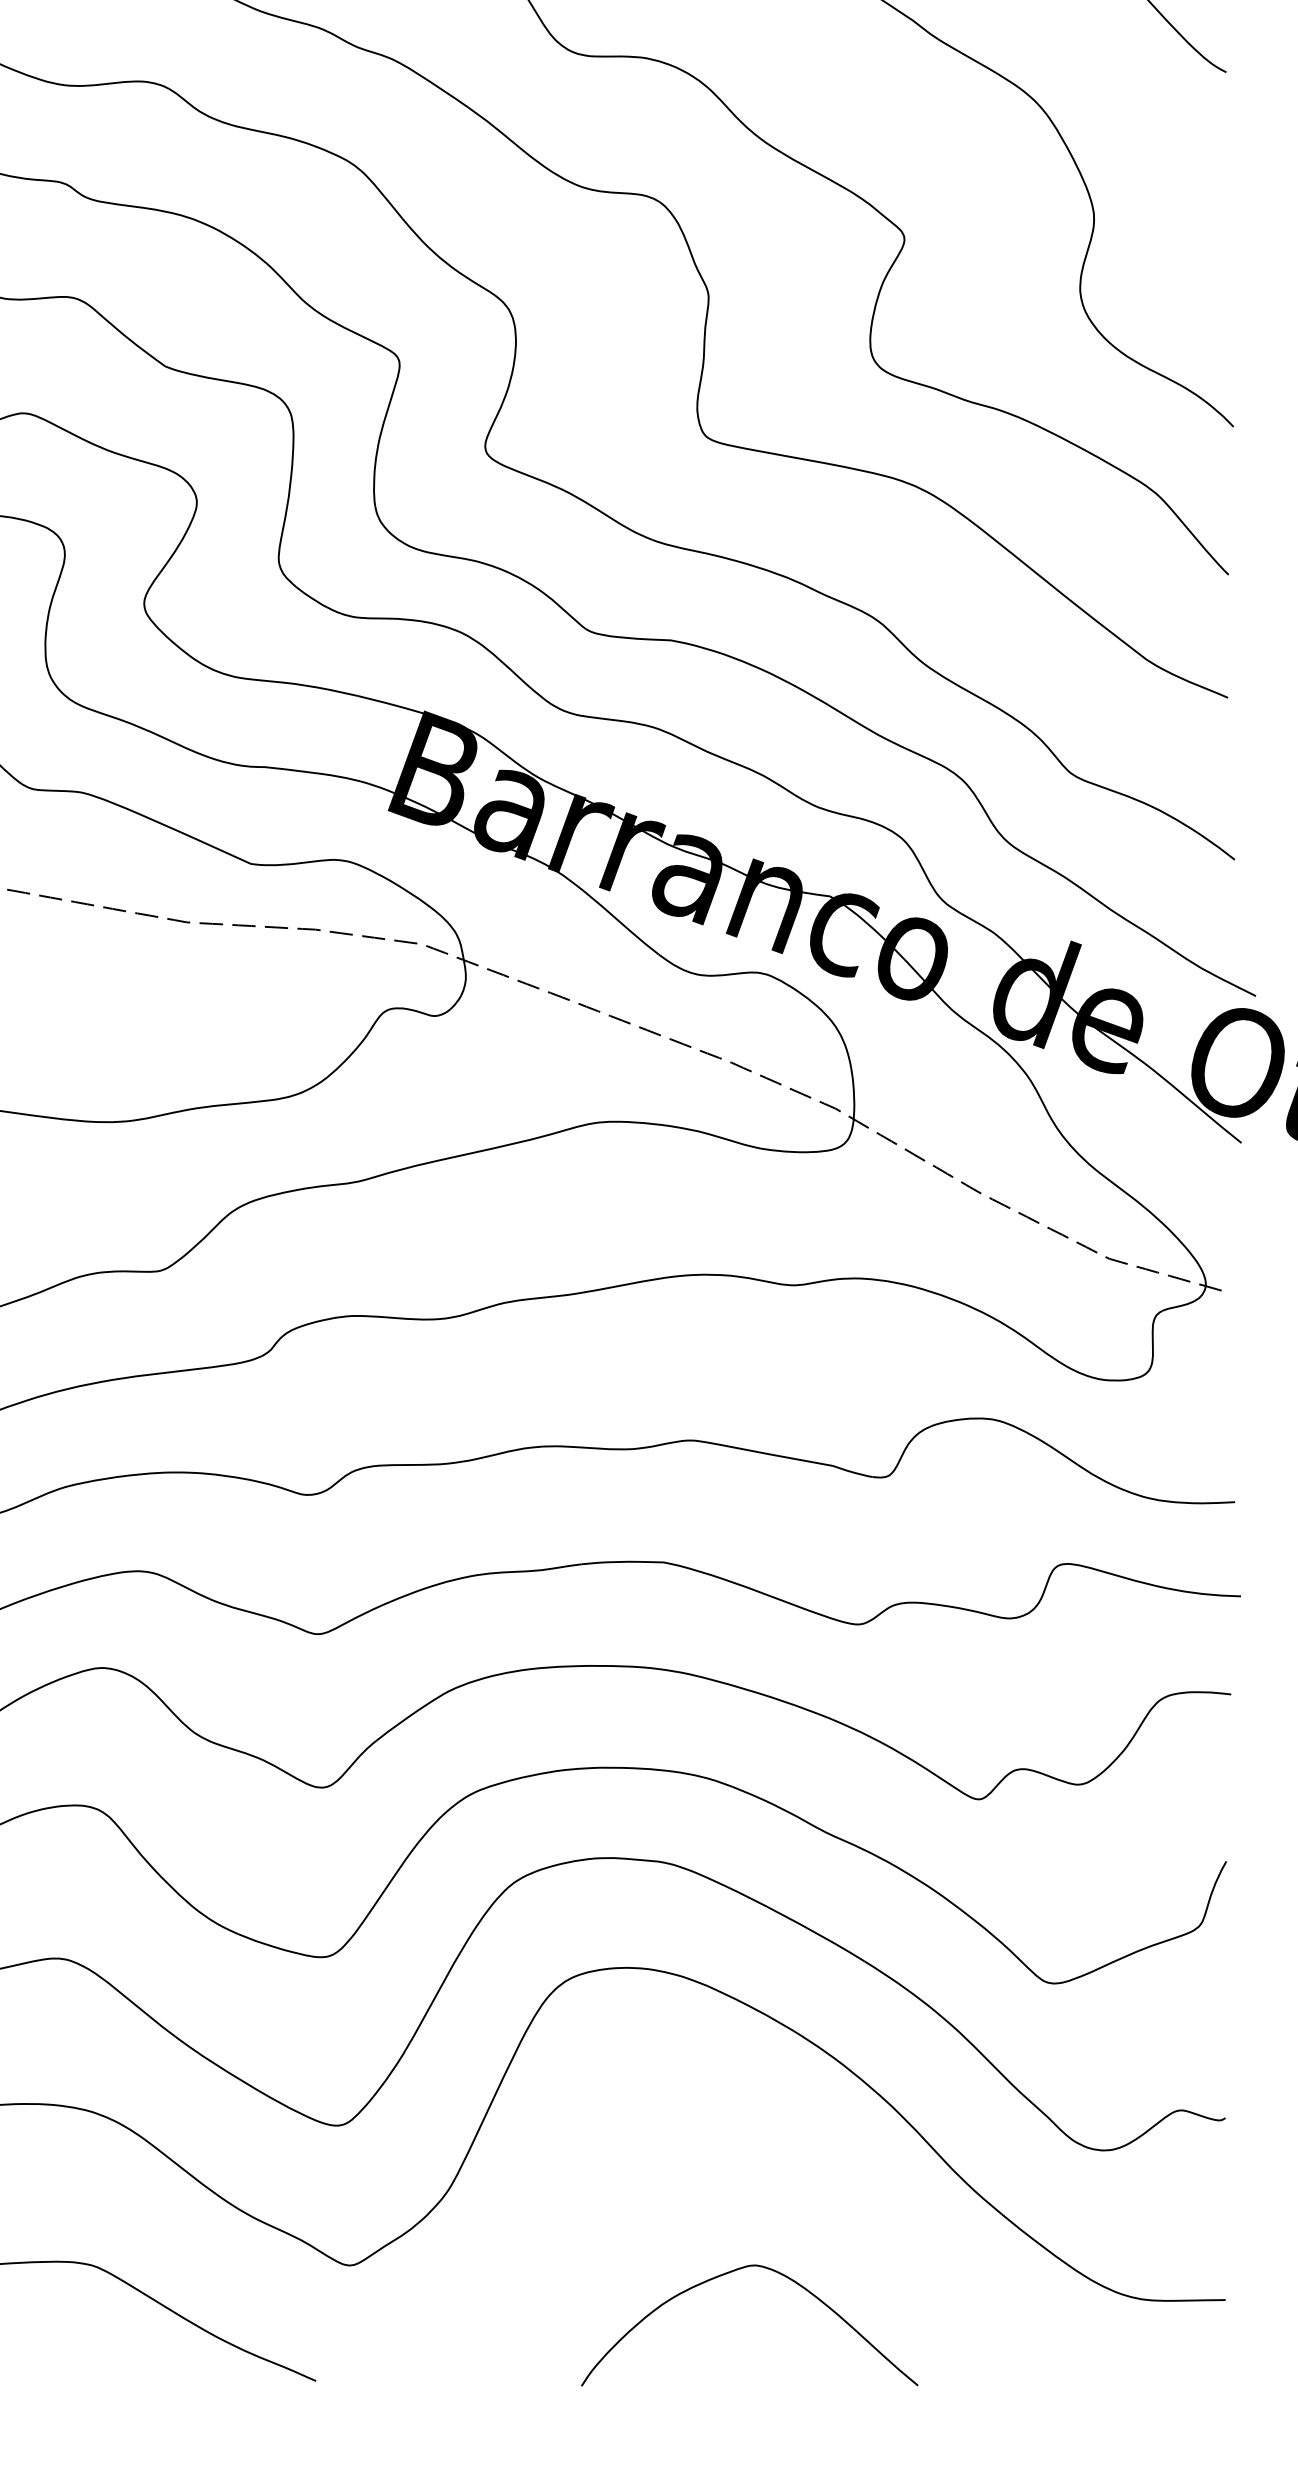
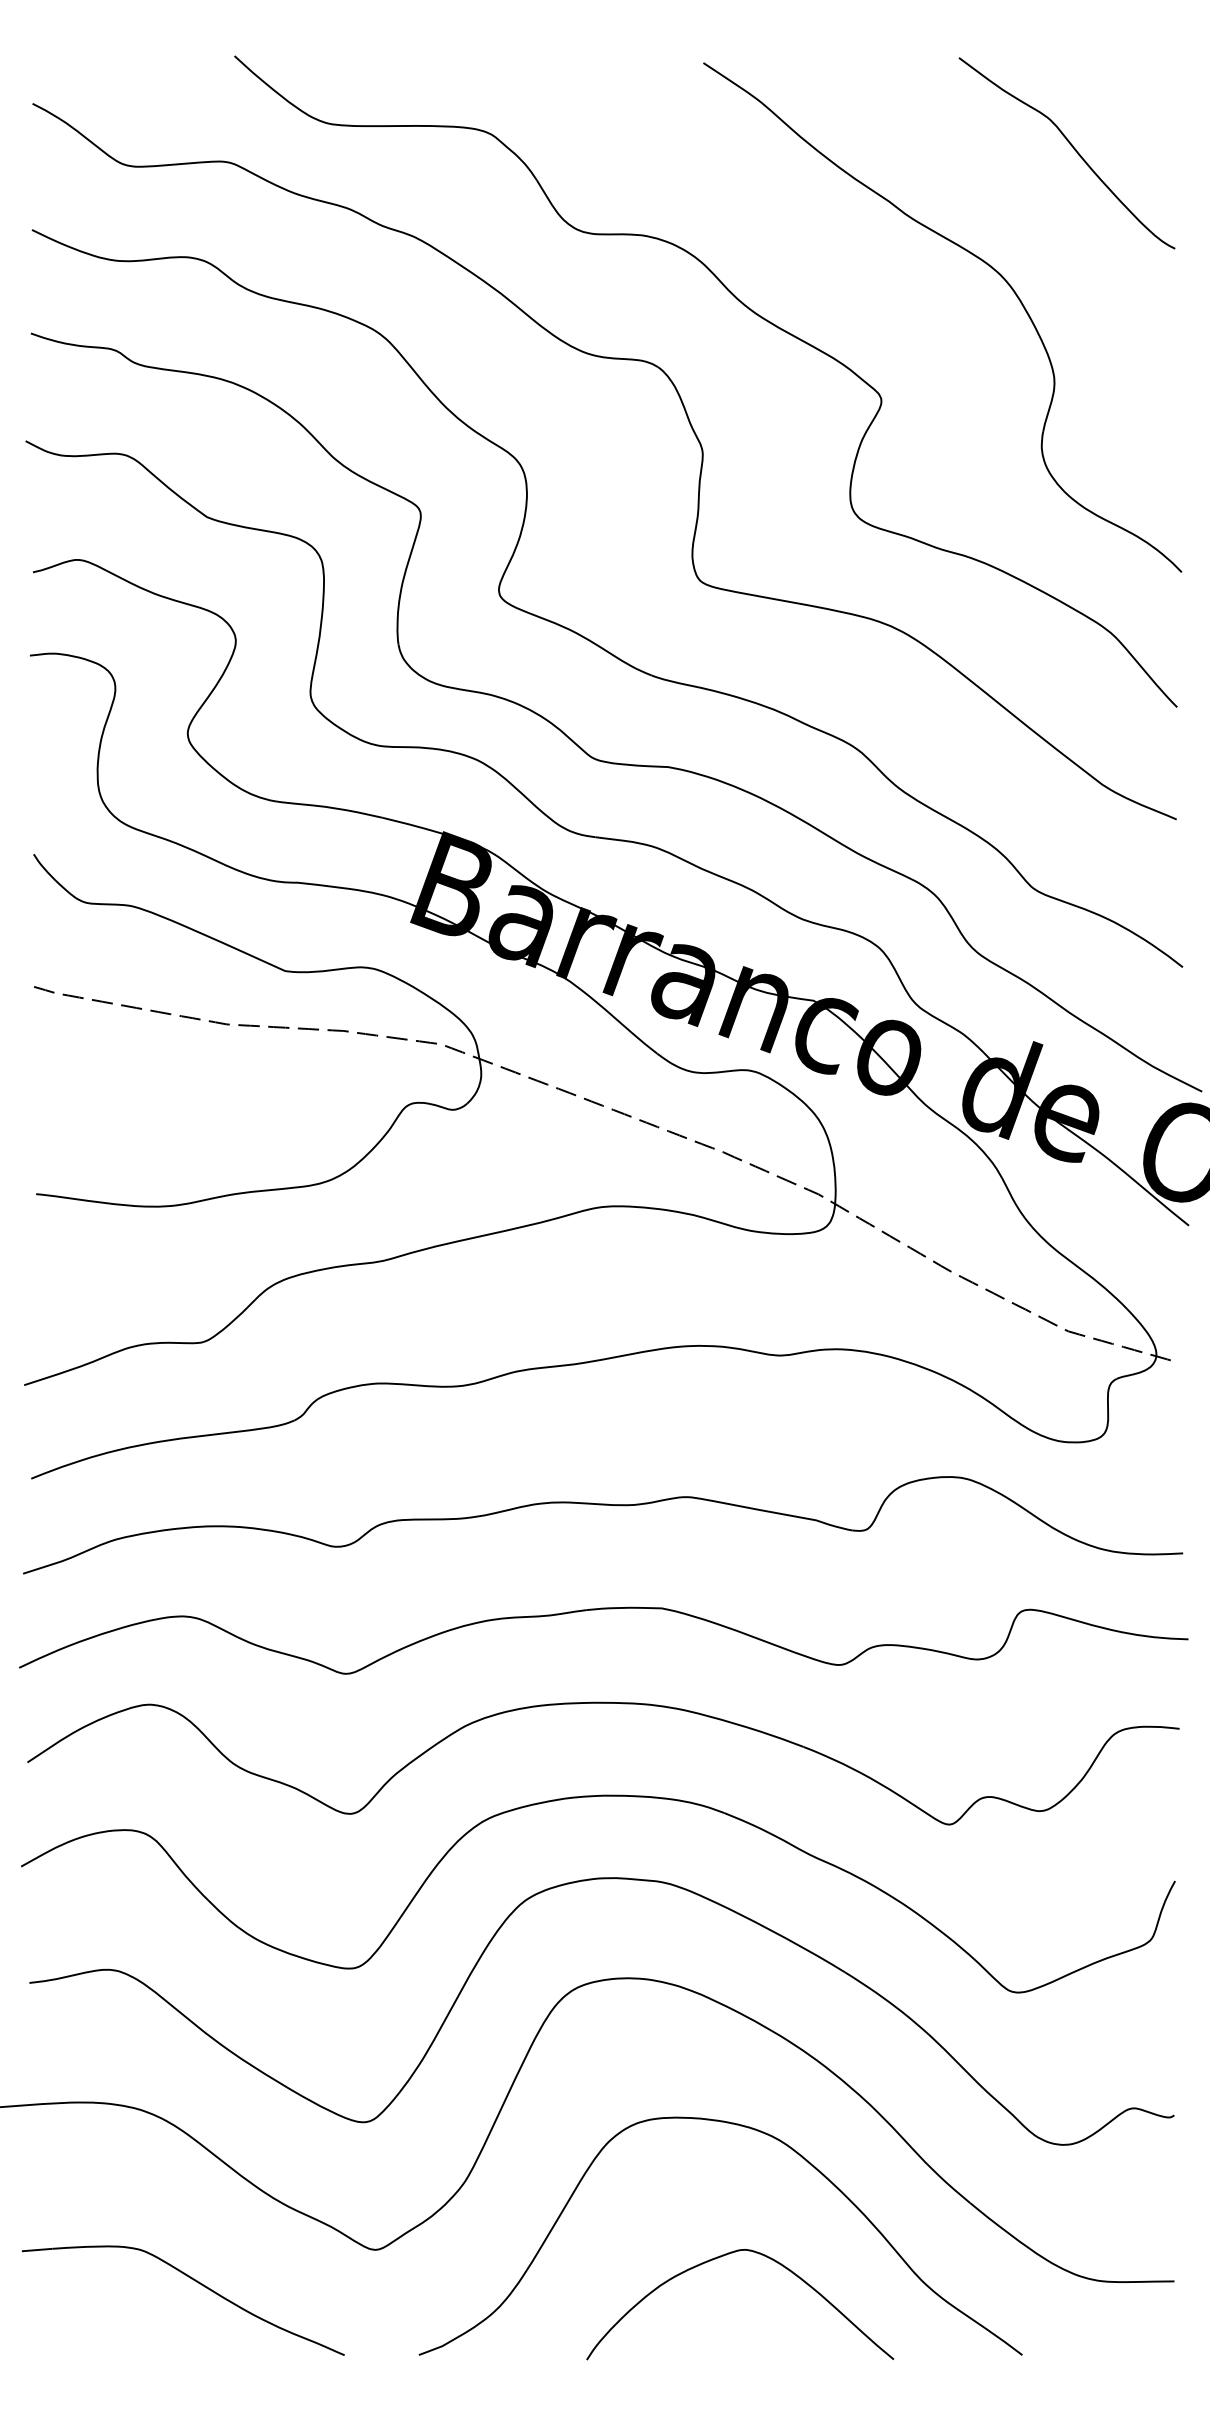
curve: (774, 2137) -> (762, 2133), added

